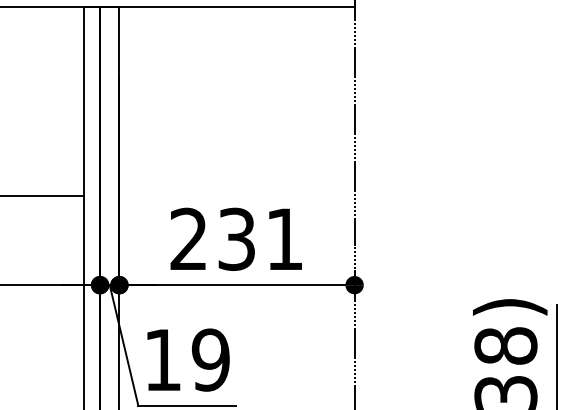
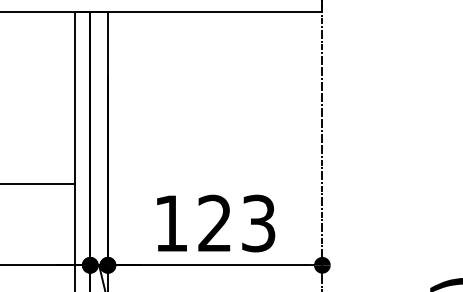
text: (236, 238) -> (214, 222), 231 -> 123

